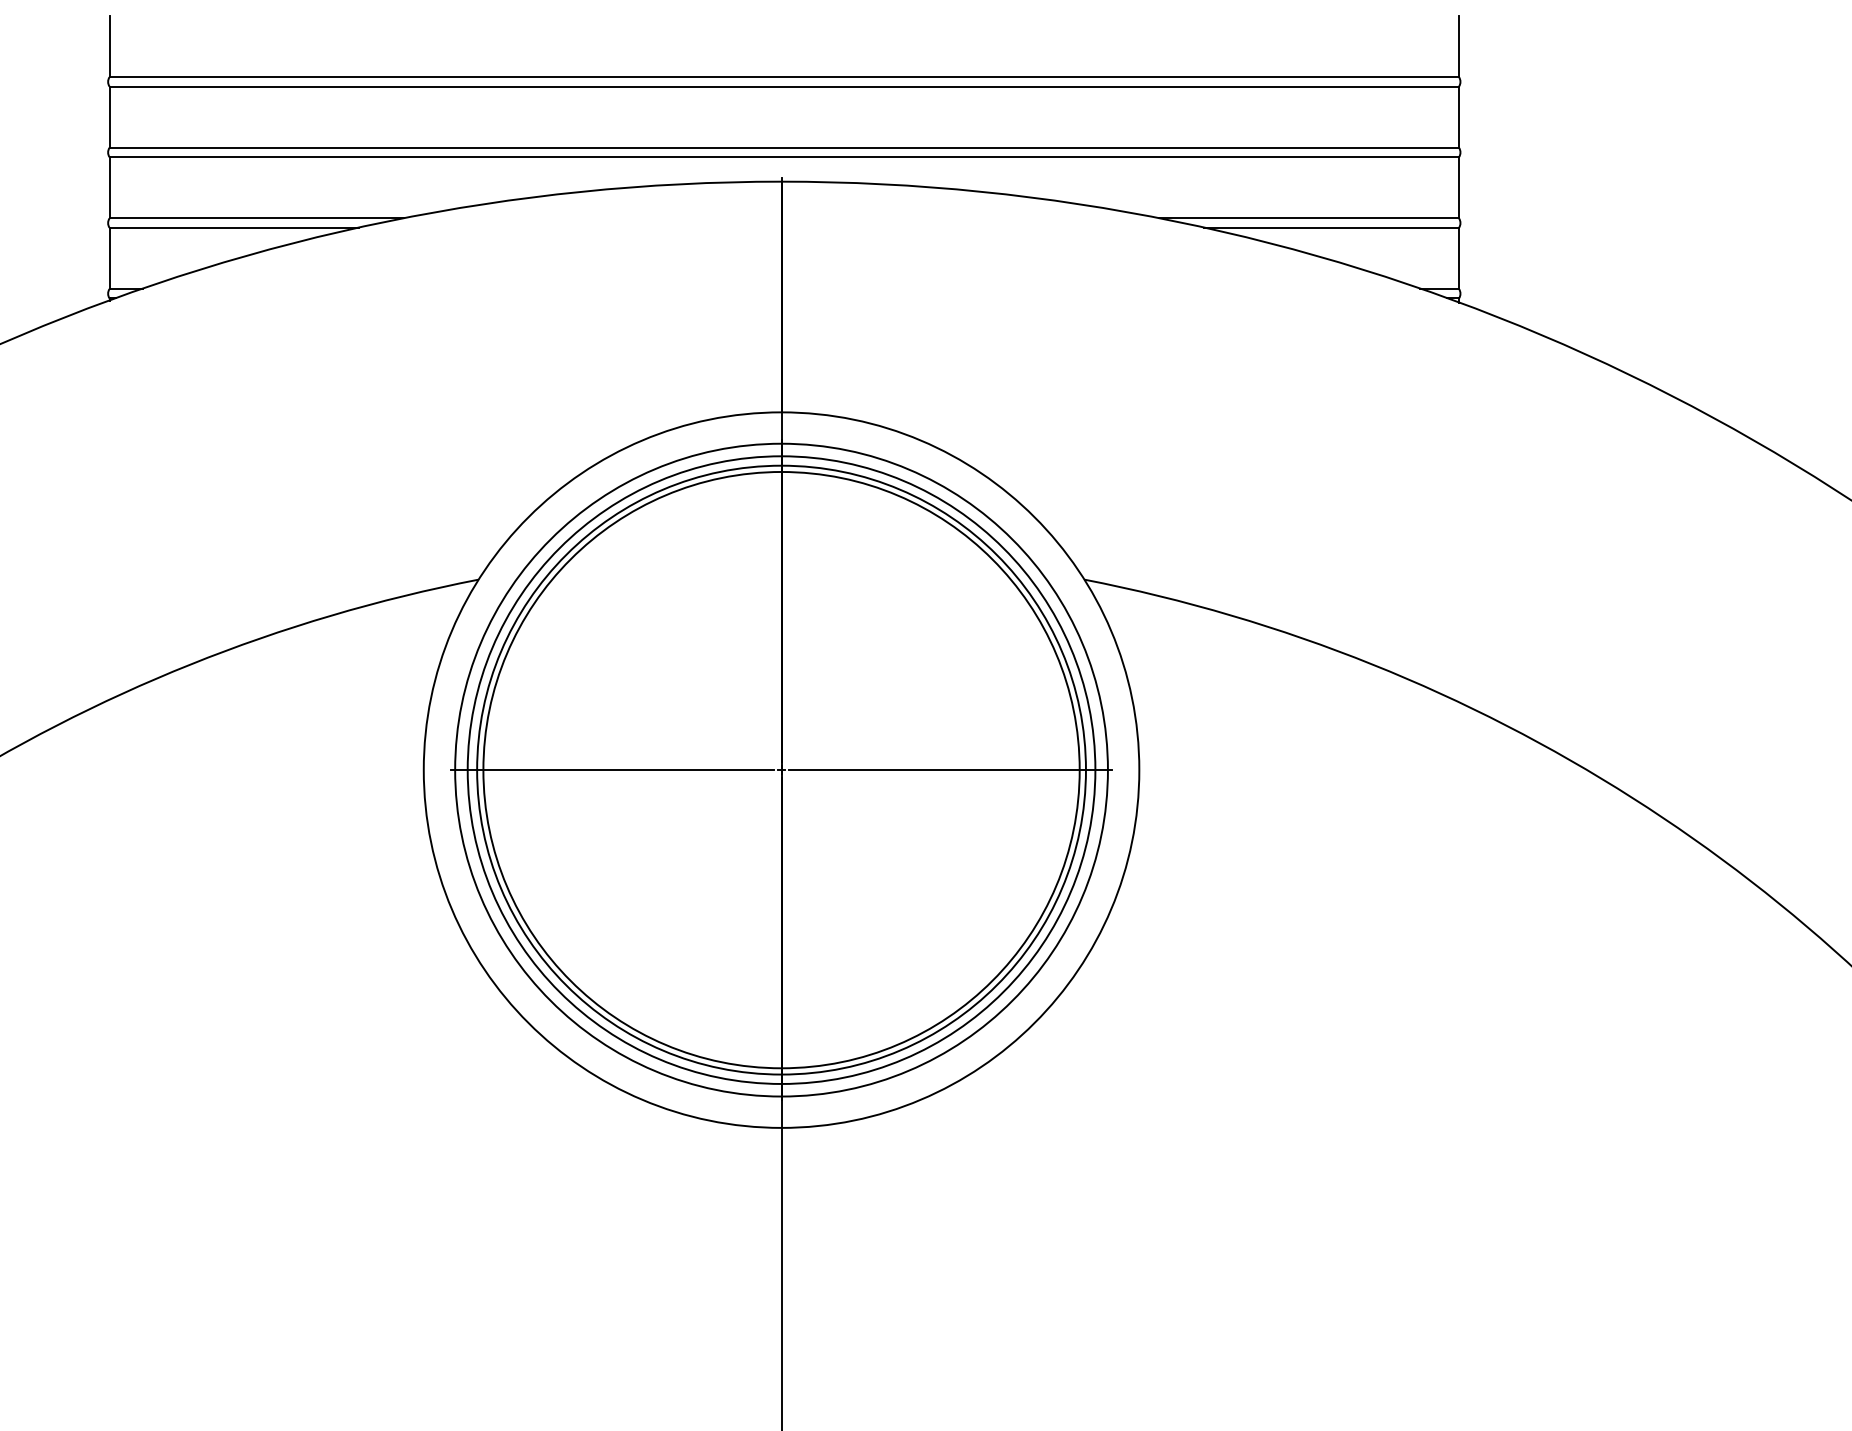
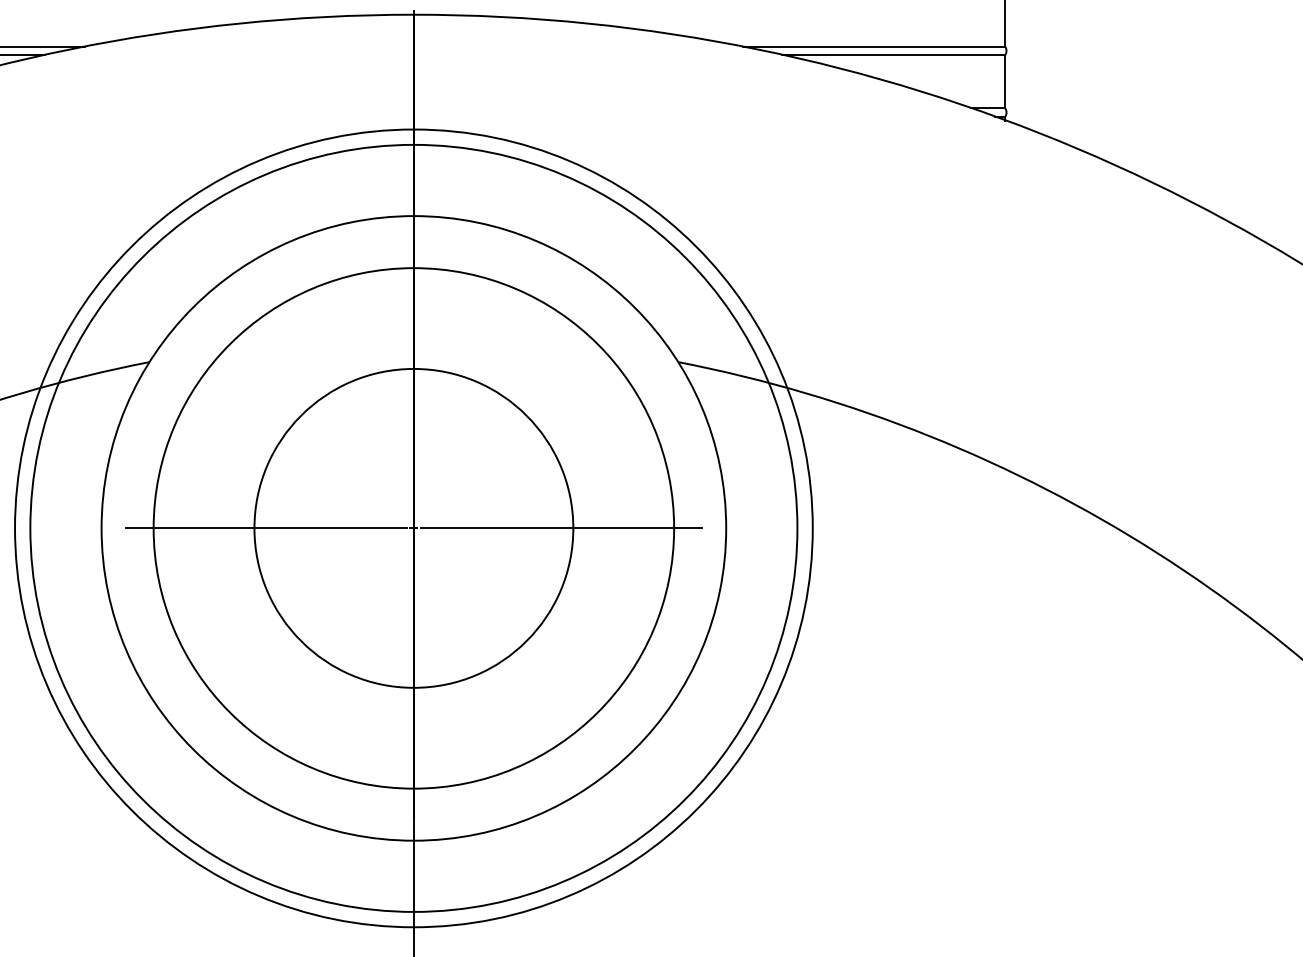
circle: (781, 769) -> (413, 527), size x0.6
circle: (781, 769) -> (413, 527), size x1.4
circle: (781, 769) -> (413, 527), size x1.4

